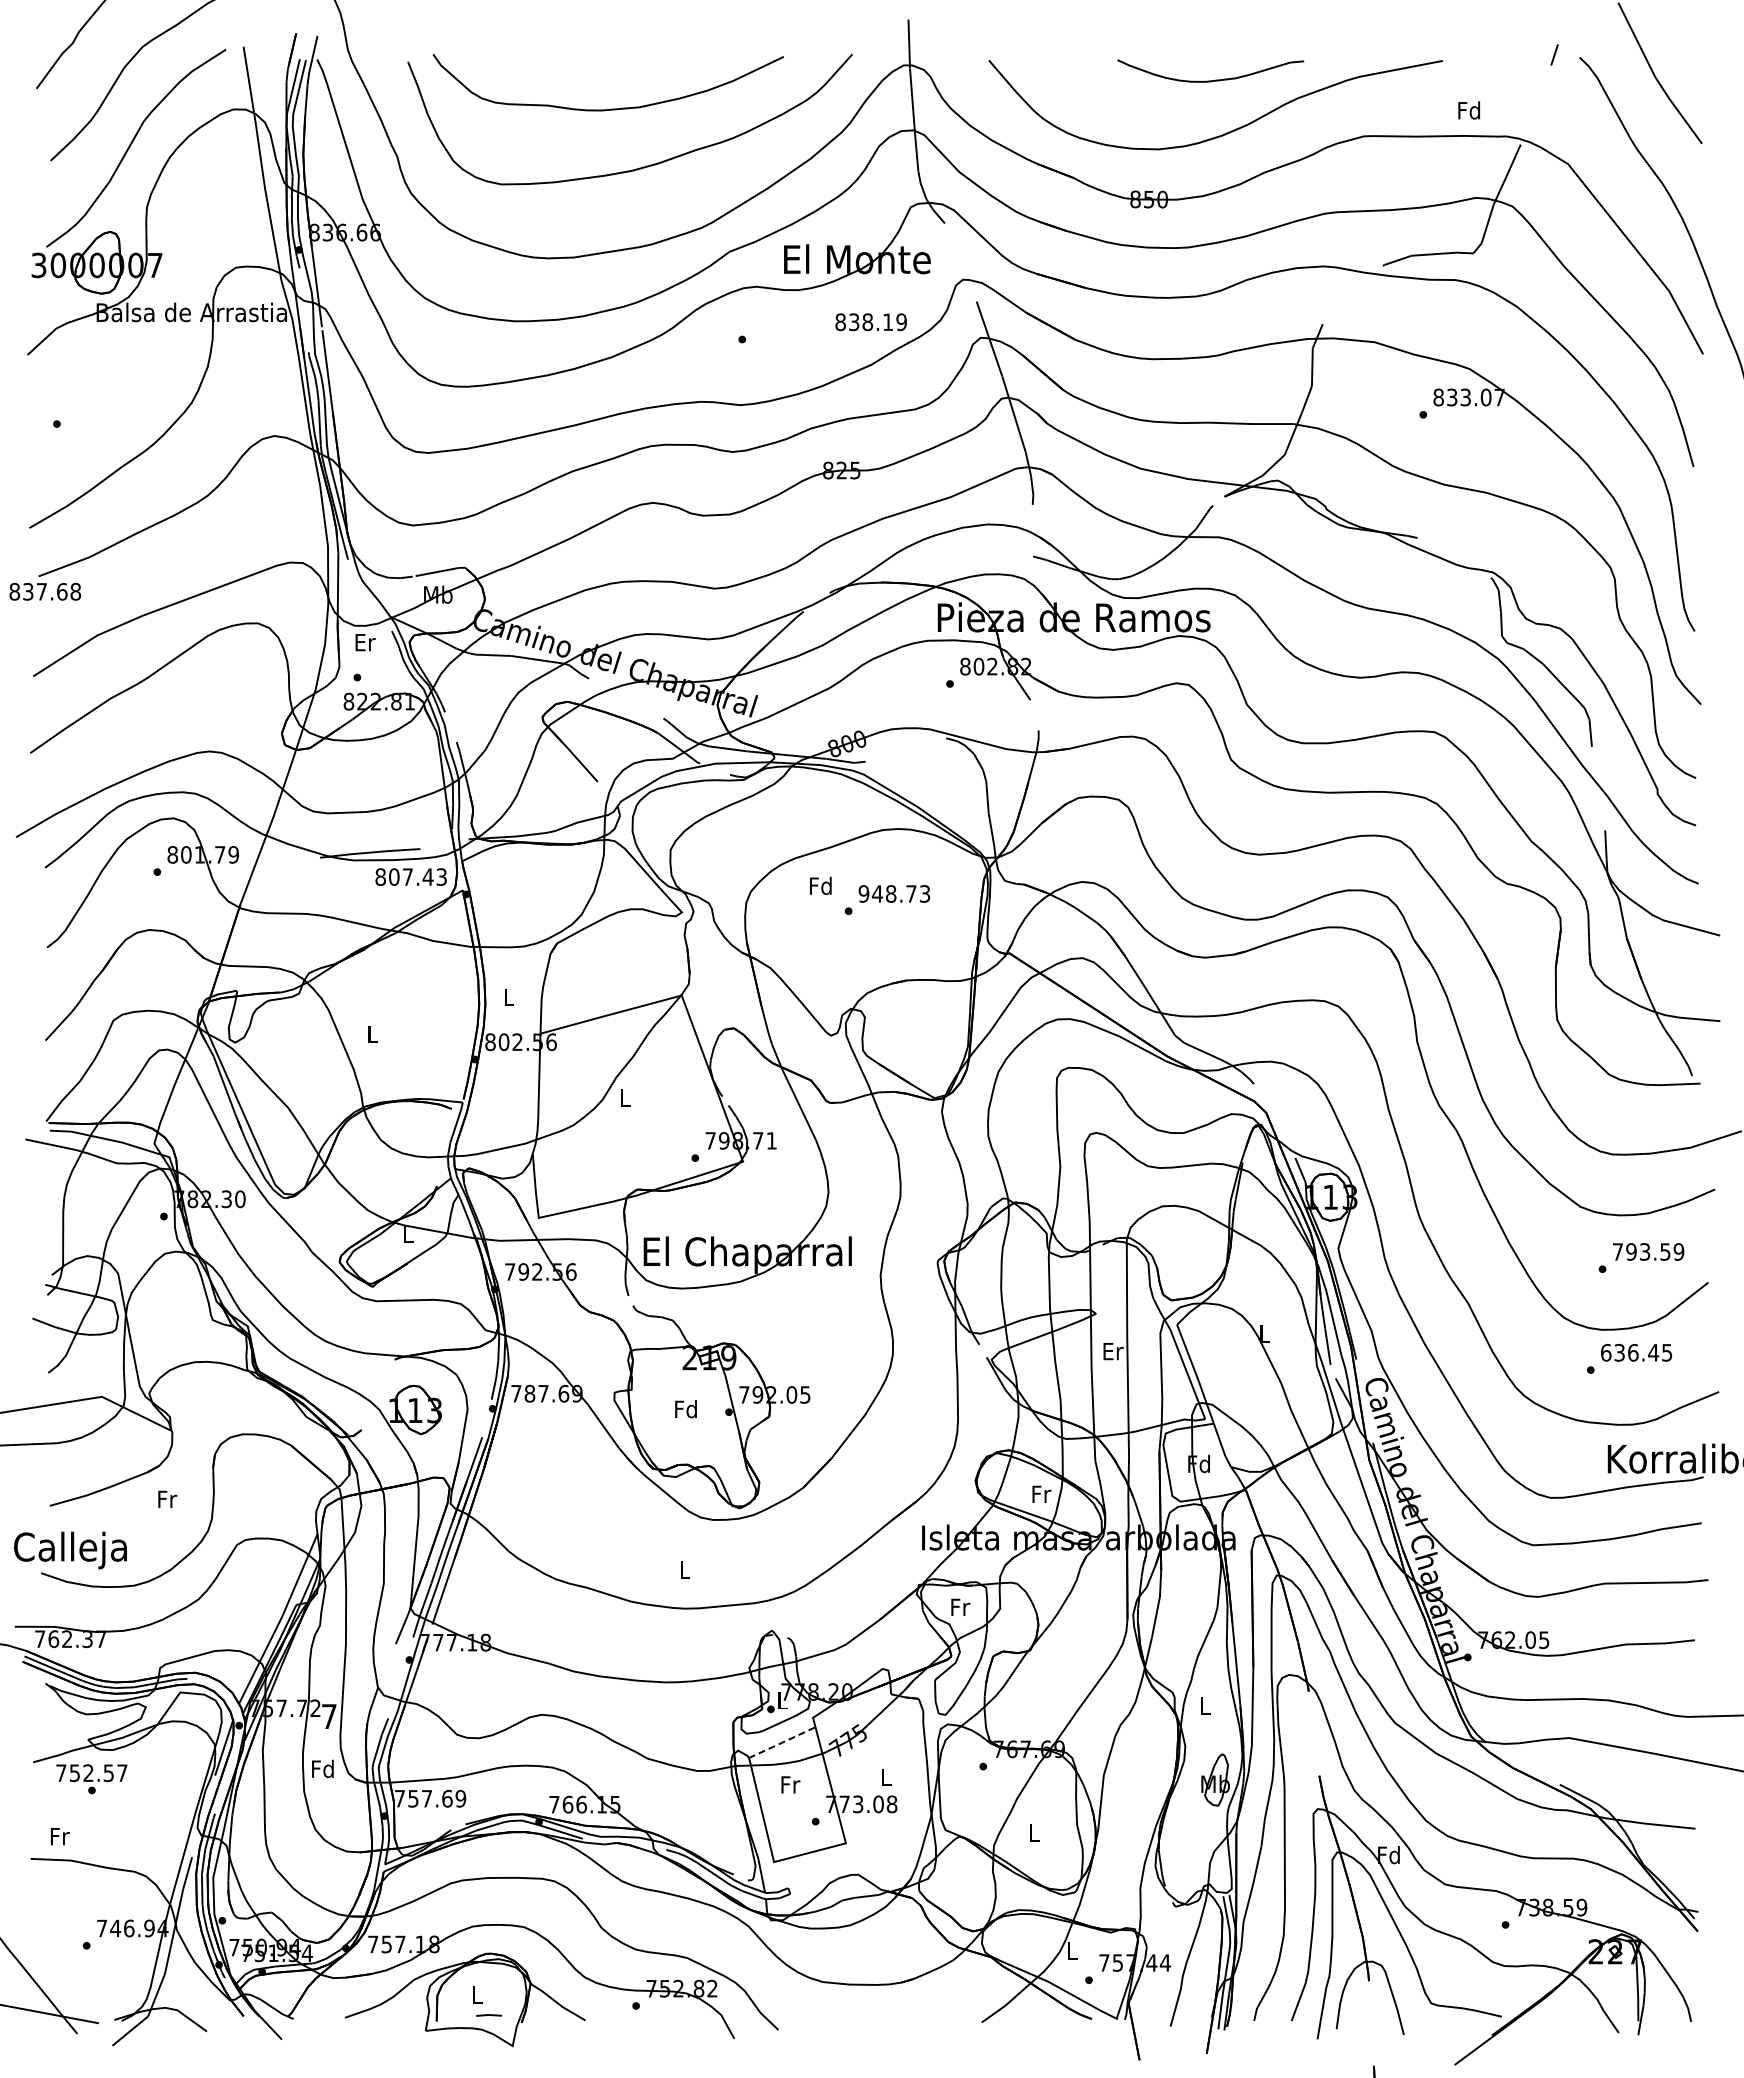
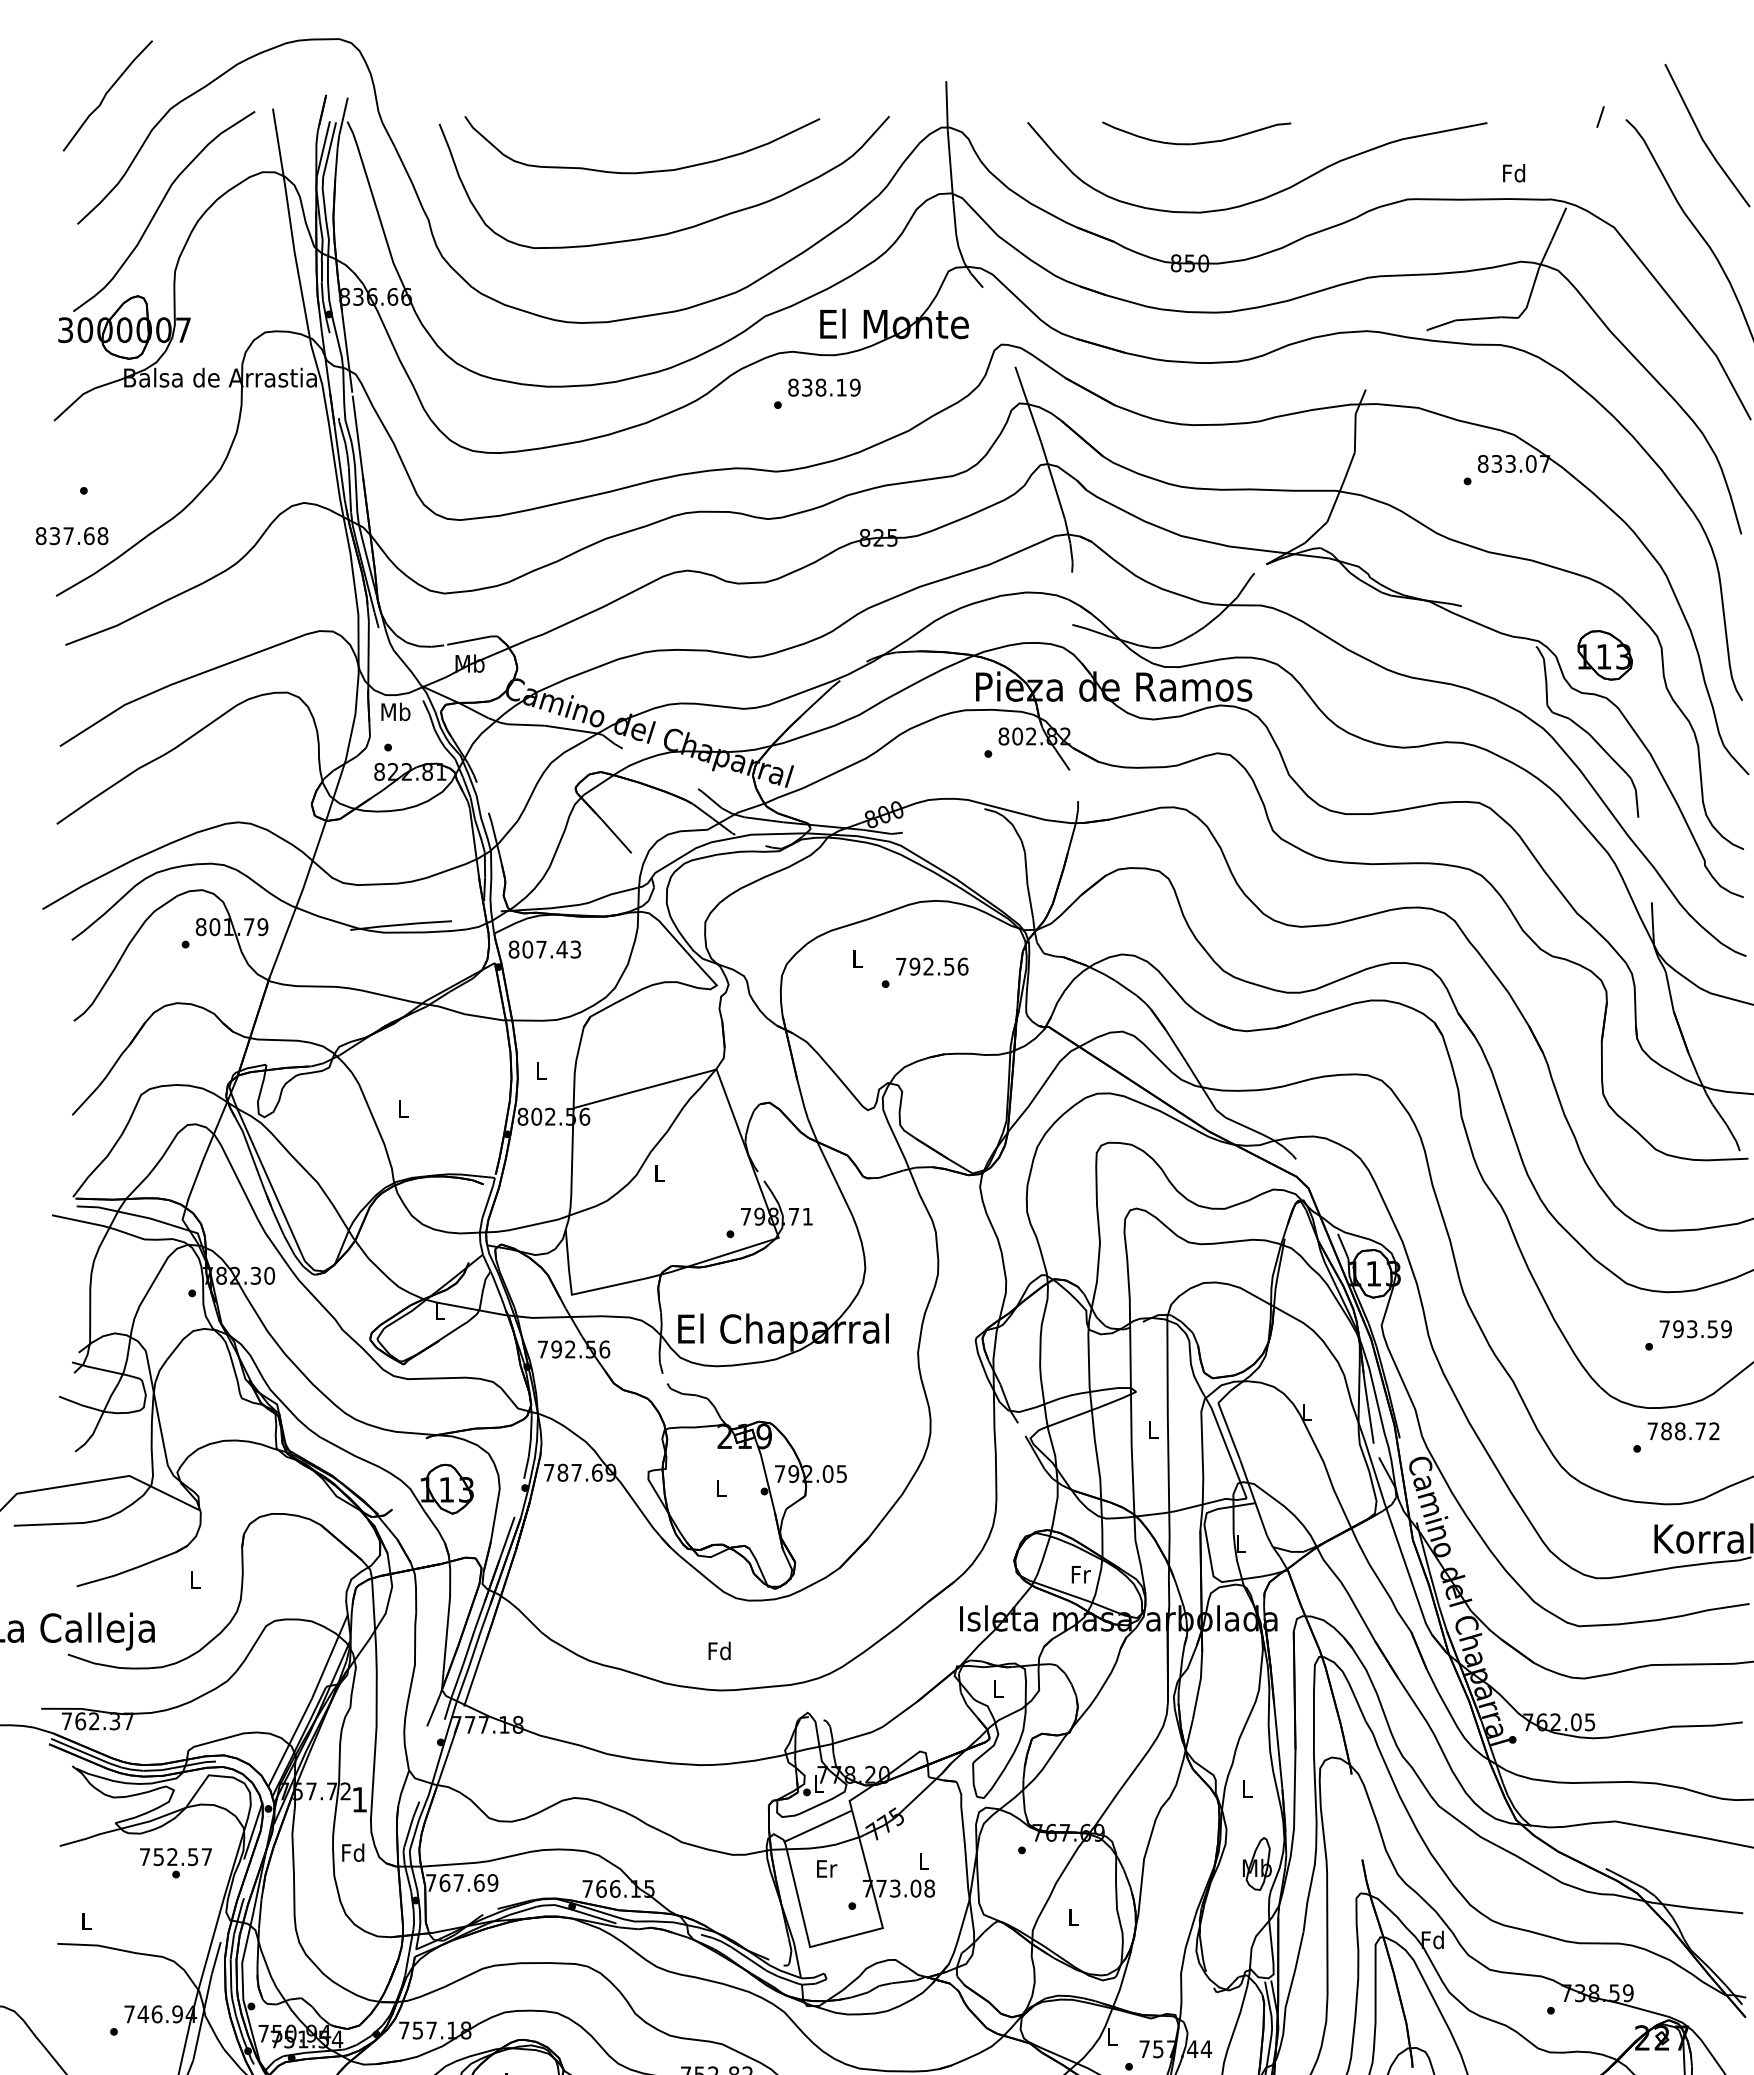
part: (1210, 80) -> (1196, 142), moved
text: (870, 322) -> (823, 387), moved
part: (1559, 586) -> (1605, 655), added
text: (45, 591) -> (72, 535), moved
text: (364, 642) -> (395, 712), Er -> Mb
text: (410, 876) -> (544, 948), moved
text: (820, 885) -> (857, 958), Fd -> L
text: (894, 893) -> (932, 966), 948.73 -> 792.56
text: (1113, 1351) -> (1153, 1430), Er -> L
text: (1636, 1352) -> (1683, 1431), 636.45 -> 788.72
text: (685, 1409) -> (720, 1488), Fd -> L
text: (1198, 1463) -> (1239, 1543), Fd -> L
text: (167, 1498) -> (195, 1578), Fr -> L
text: (684, 1569) -> (719, 1650), L -> Fd
text: (960, 1606) -> (998, 1688), Fr -> L
text: (329, 1716) -> (359, 1799), 7 -> 1
line: (782, 1742) -> (818, 1825), dashed -> solid
text: (91, 1779) -> (175, 1863), moved
text: (790, 1784) -> (826, 1868), Fr -> Er
text: (413, 1798) -> (444, 1882), 757.69 -> 767.69
text: (59, 1836) -> (86, 1921), Fr -> L

